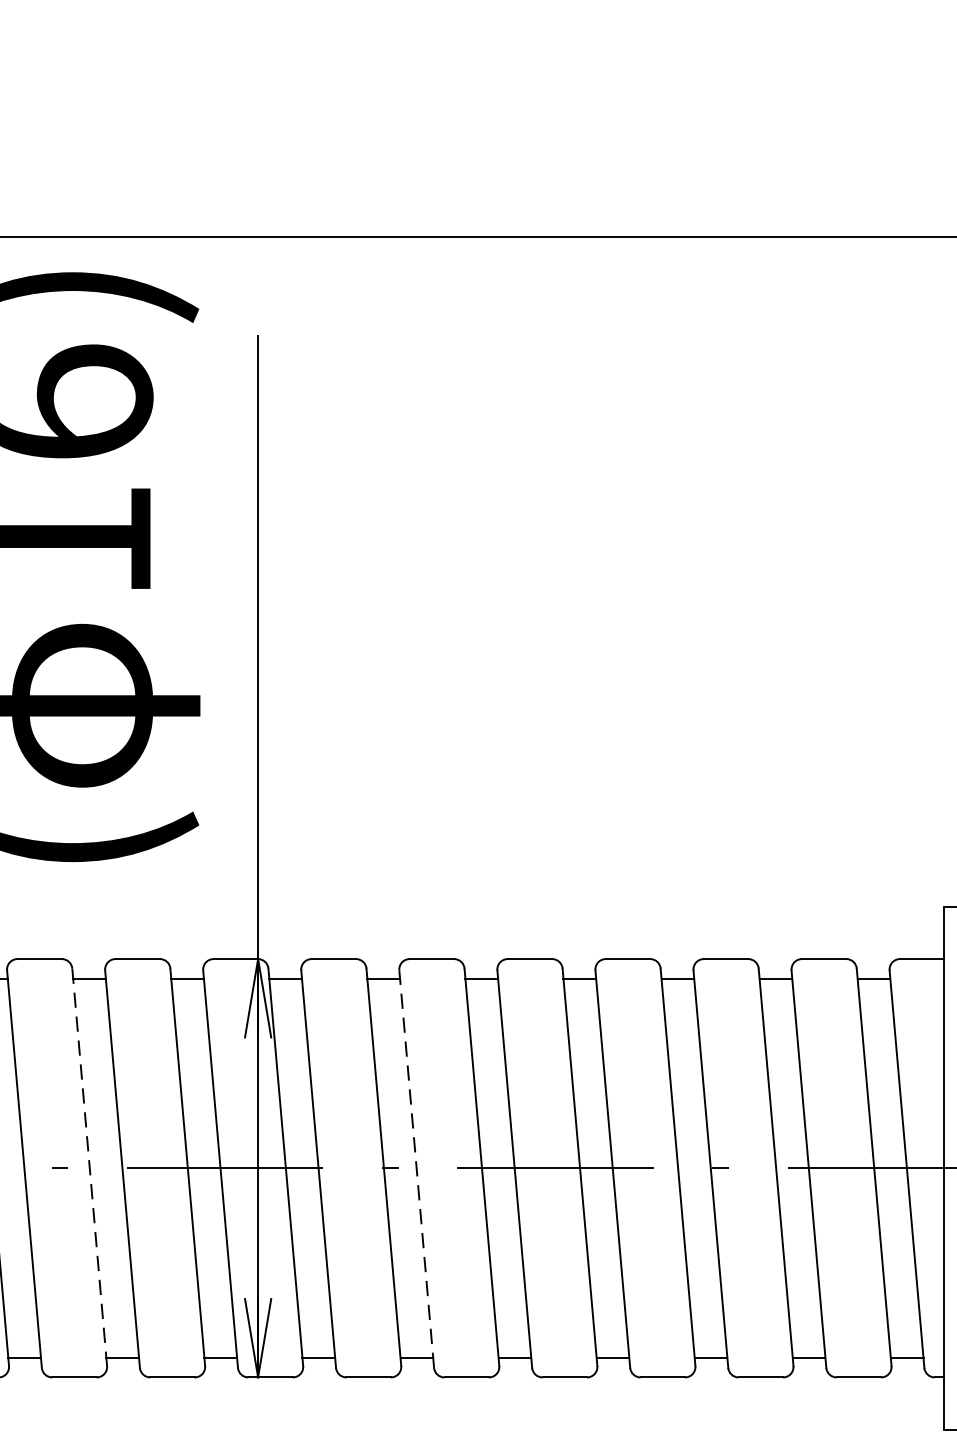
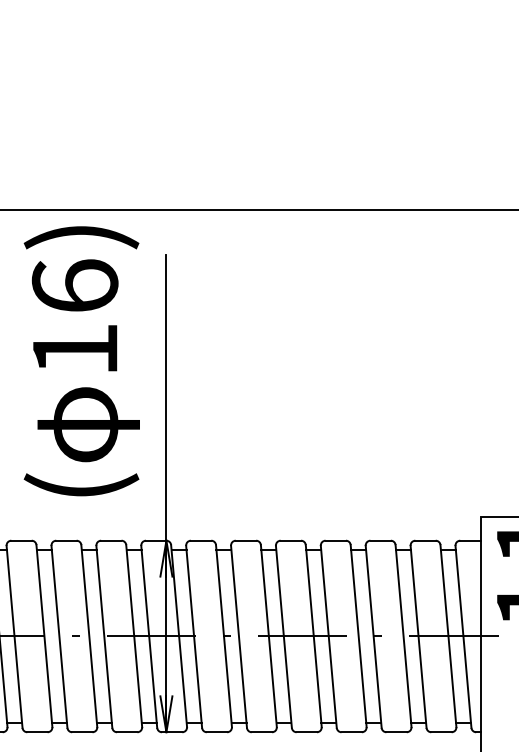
line: (90, 1168) -> (89, 636), dashed -> solid
line: (415, 1168) -> (238, 636), dashed -> solid

